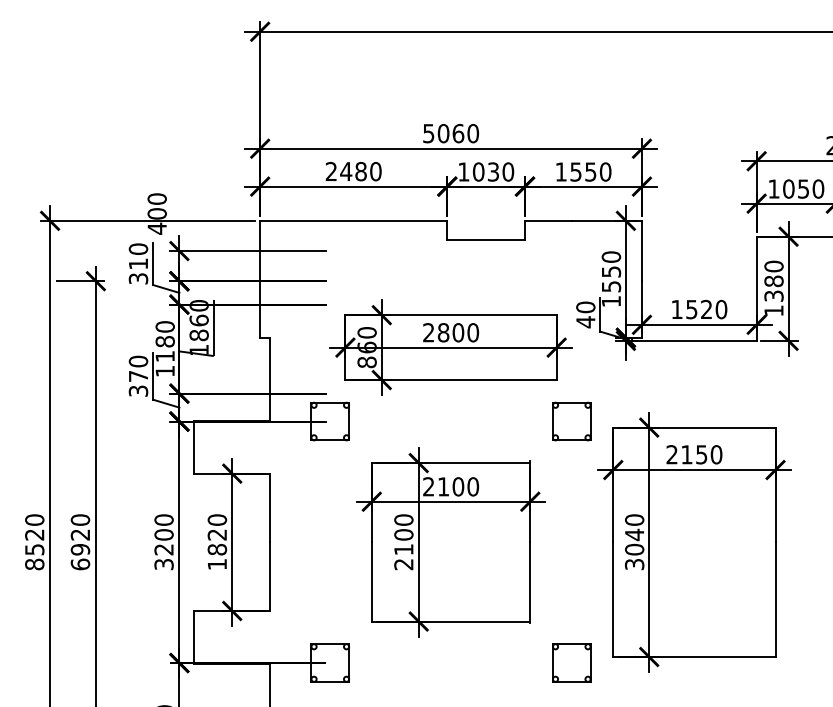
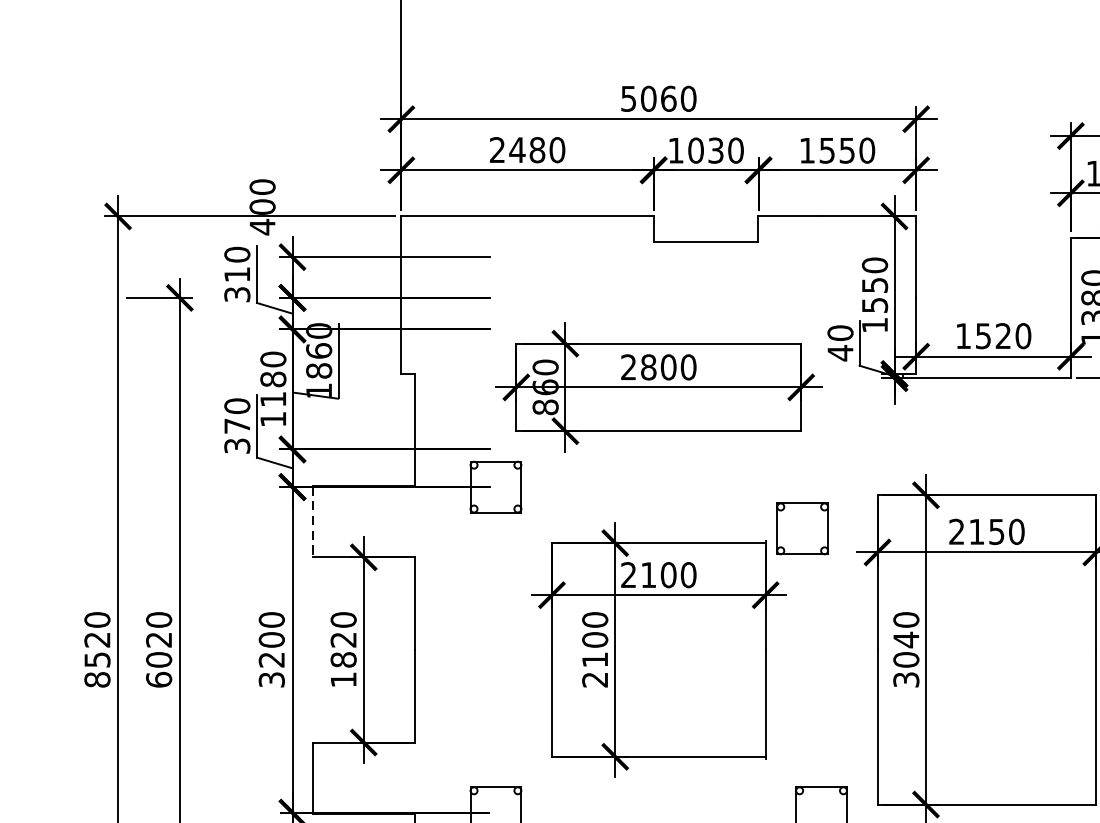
part: (571, 421) -> (802, 528), moved
line: (194, 447) -> (312, 522), solid -> dashed
text: (80, 549) -> (159, 659), 6920 -> 6020

